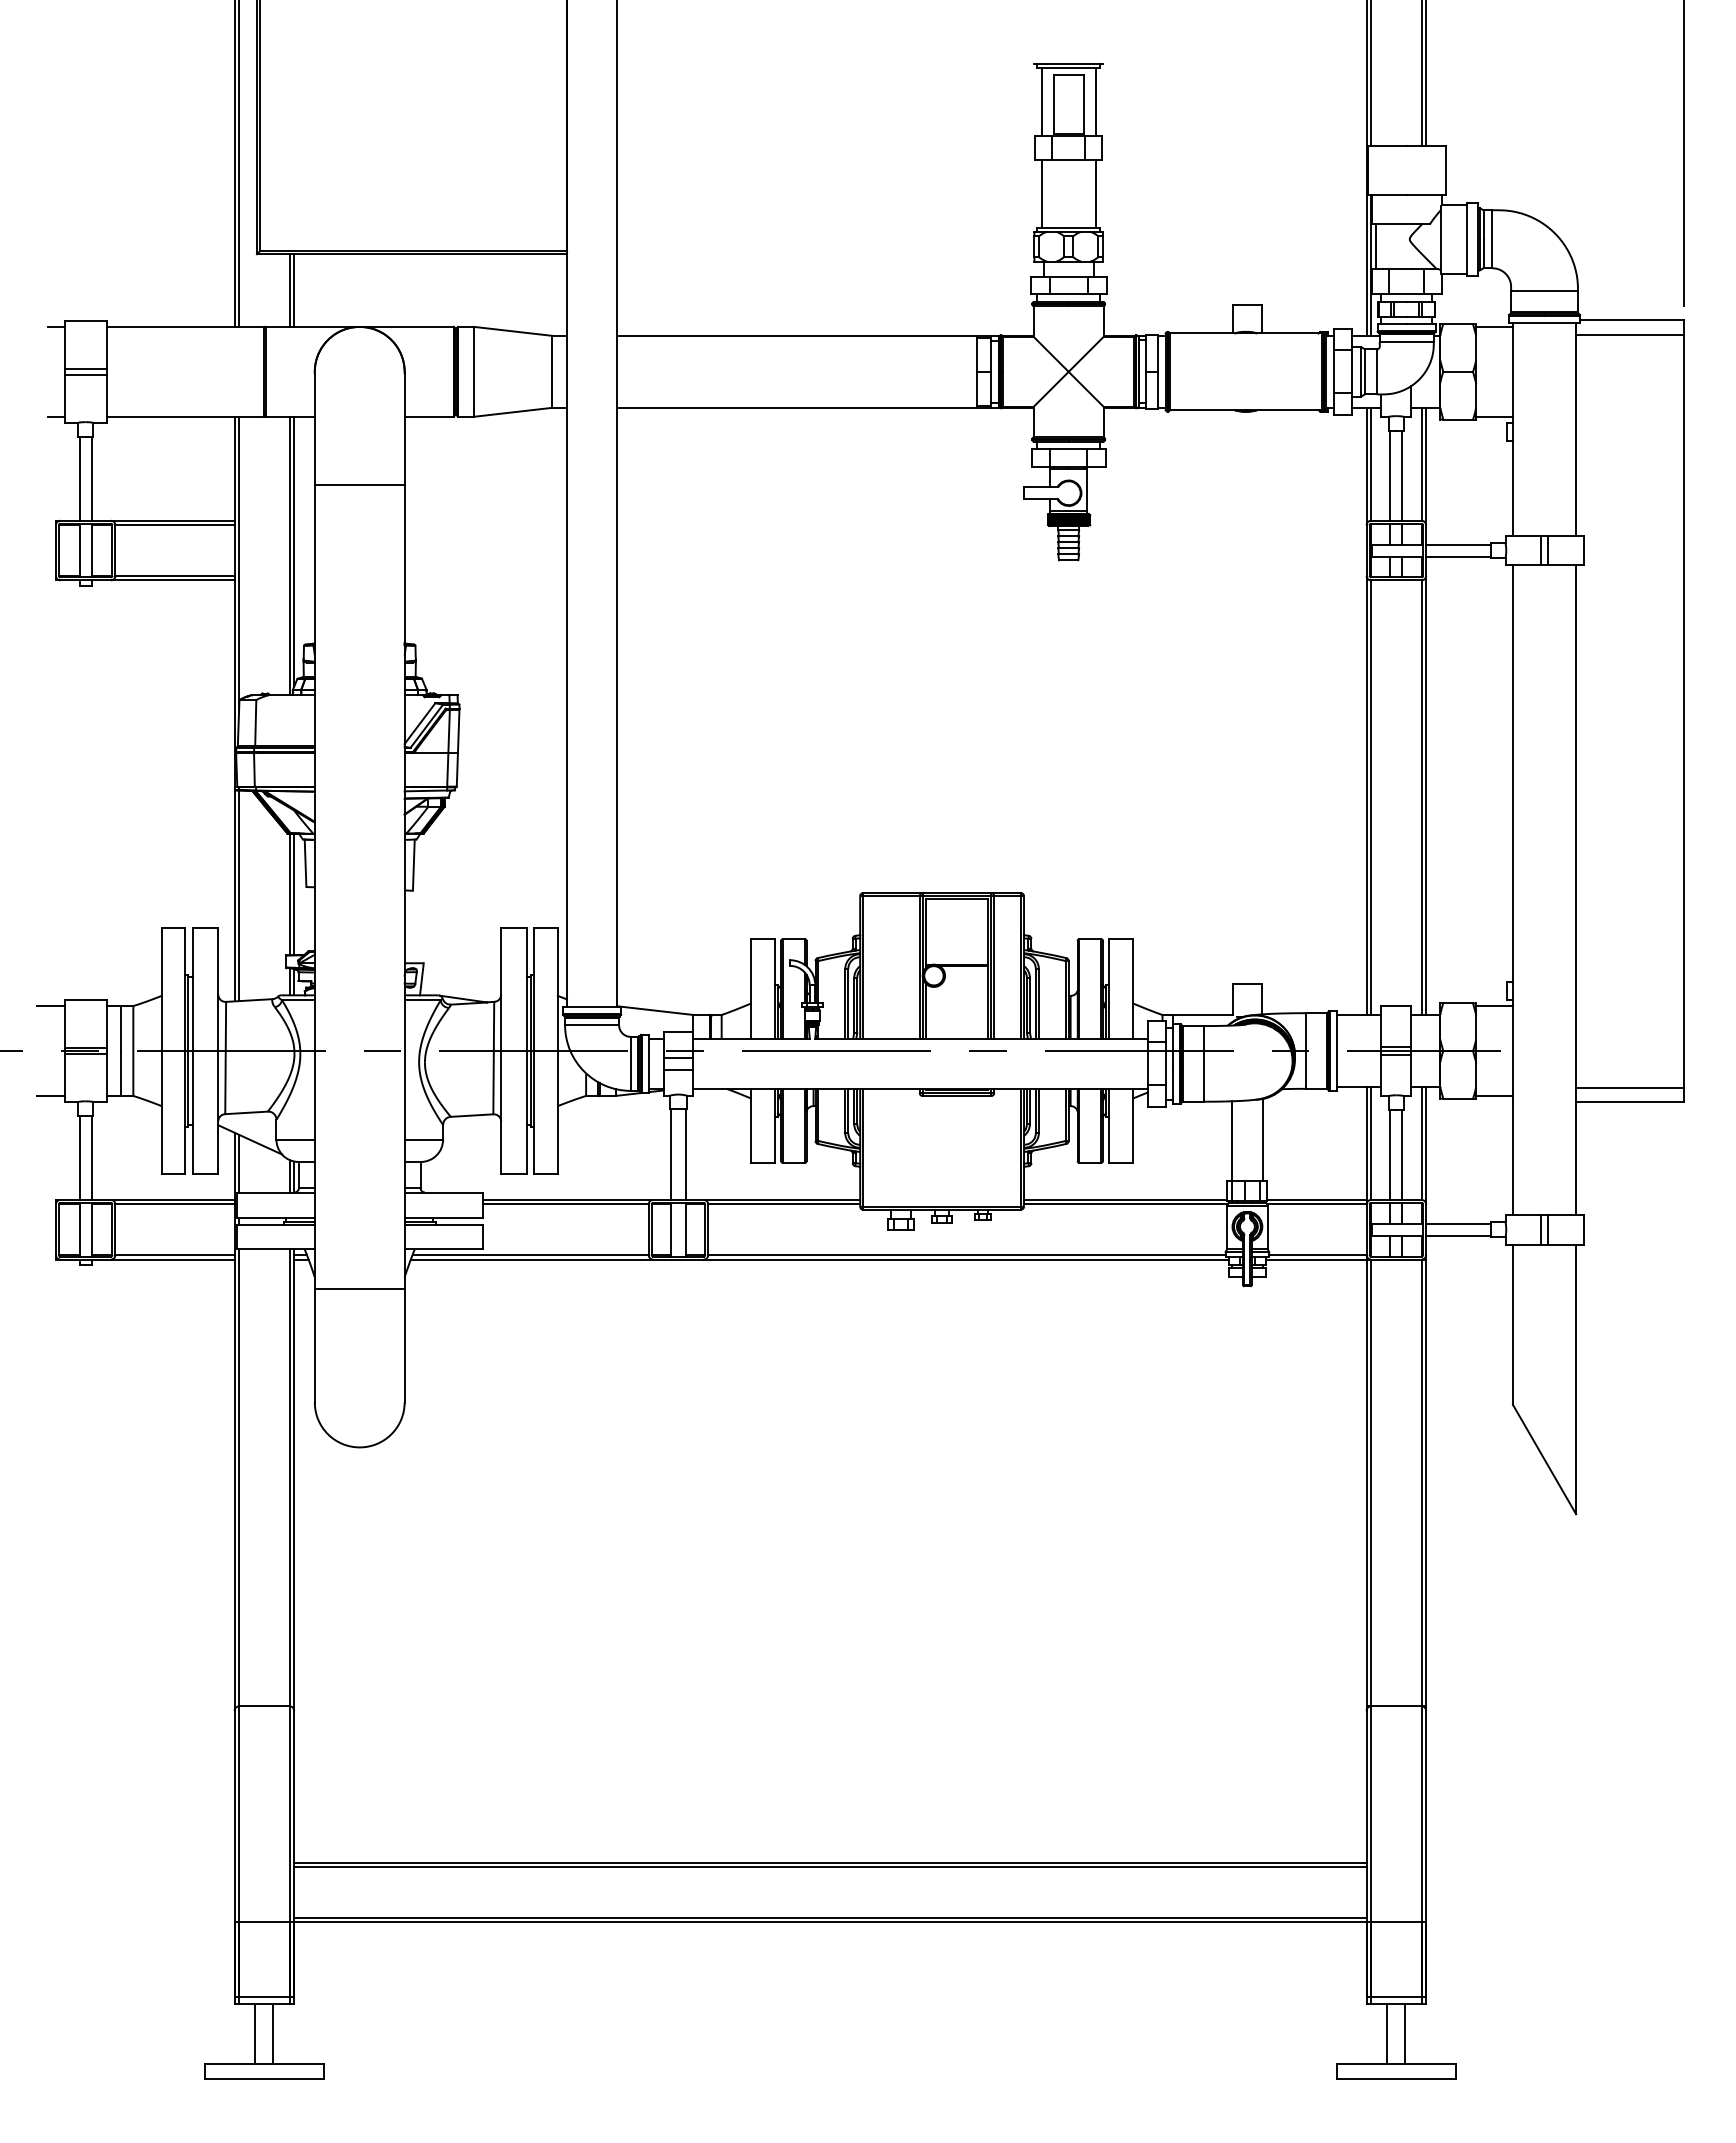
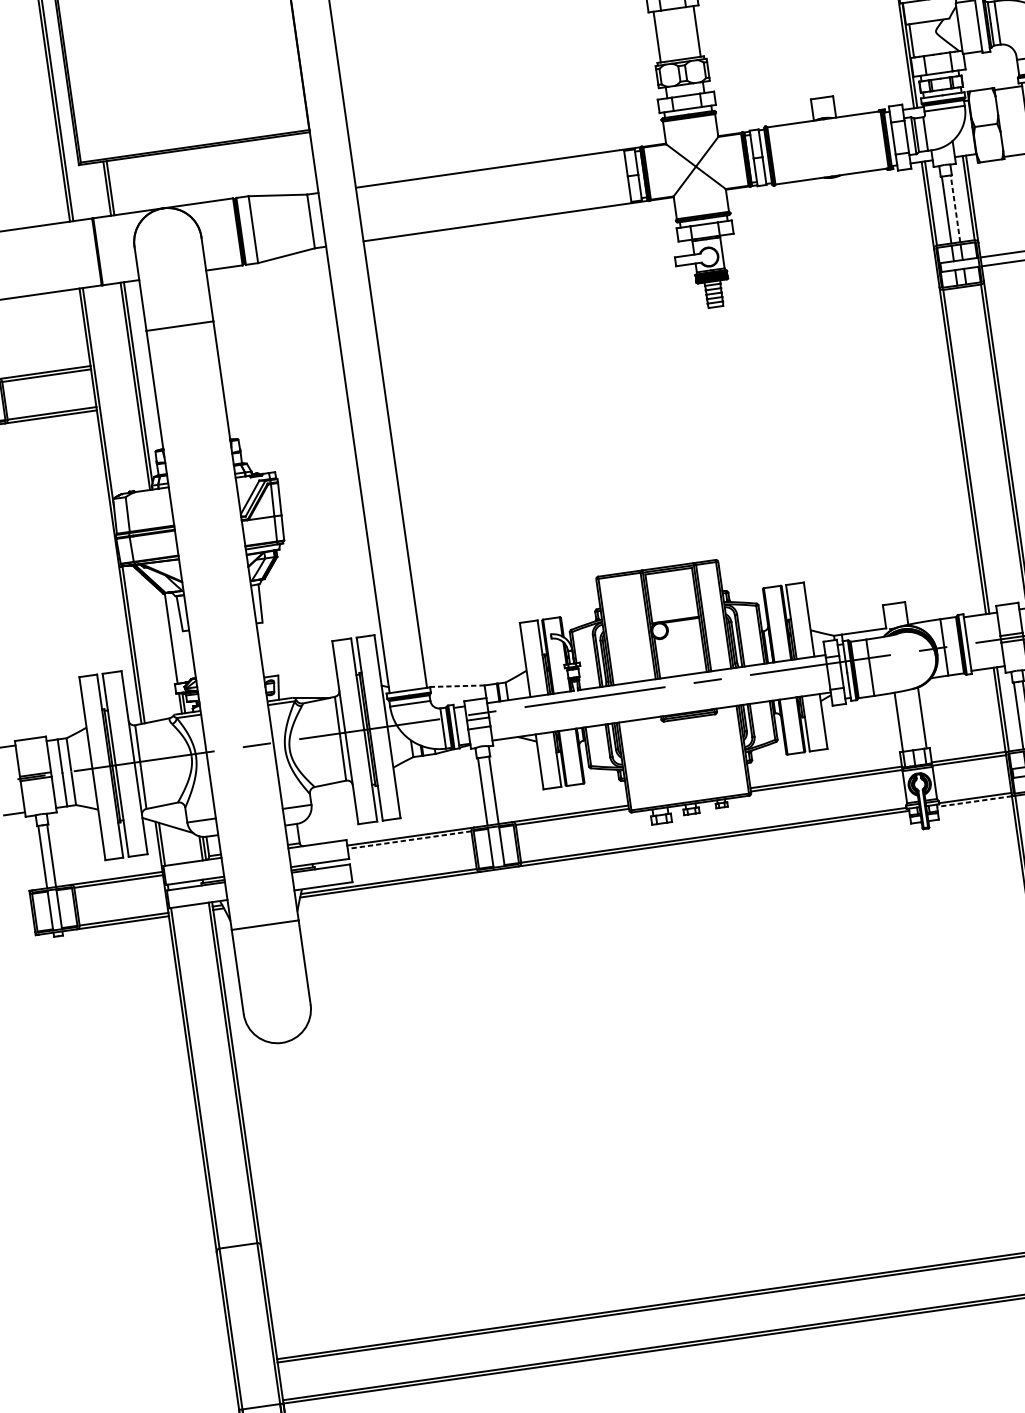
line: (1402, 475) -> (955, 208), solid -> dashed
line: (294, 894) -> (174, 638), removed
line: (654, 1010) -> (455, 686), solid -> dashed
line: (565, 1204) -> (409, 840), solid -> dashed
line: (1315, 1259) -> (973, 801), solid -> dashed

